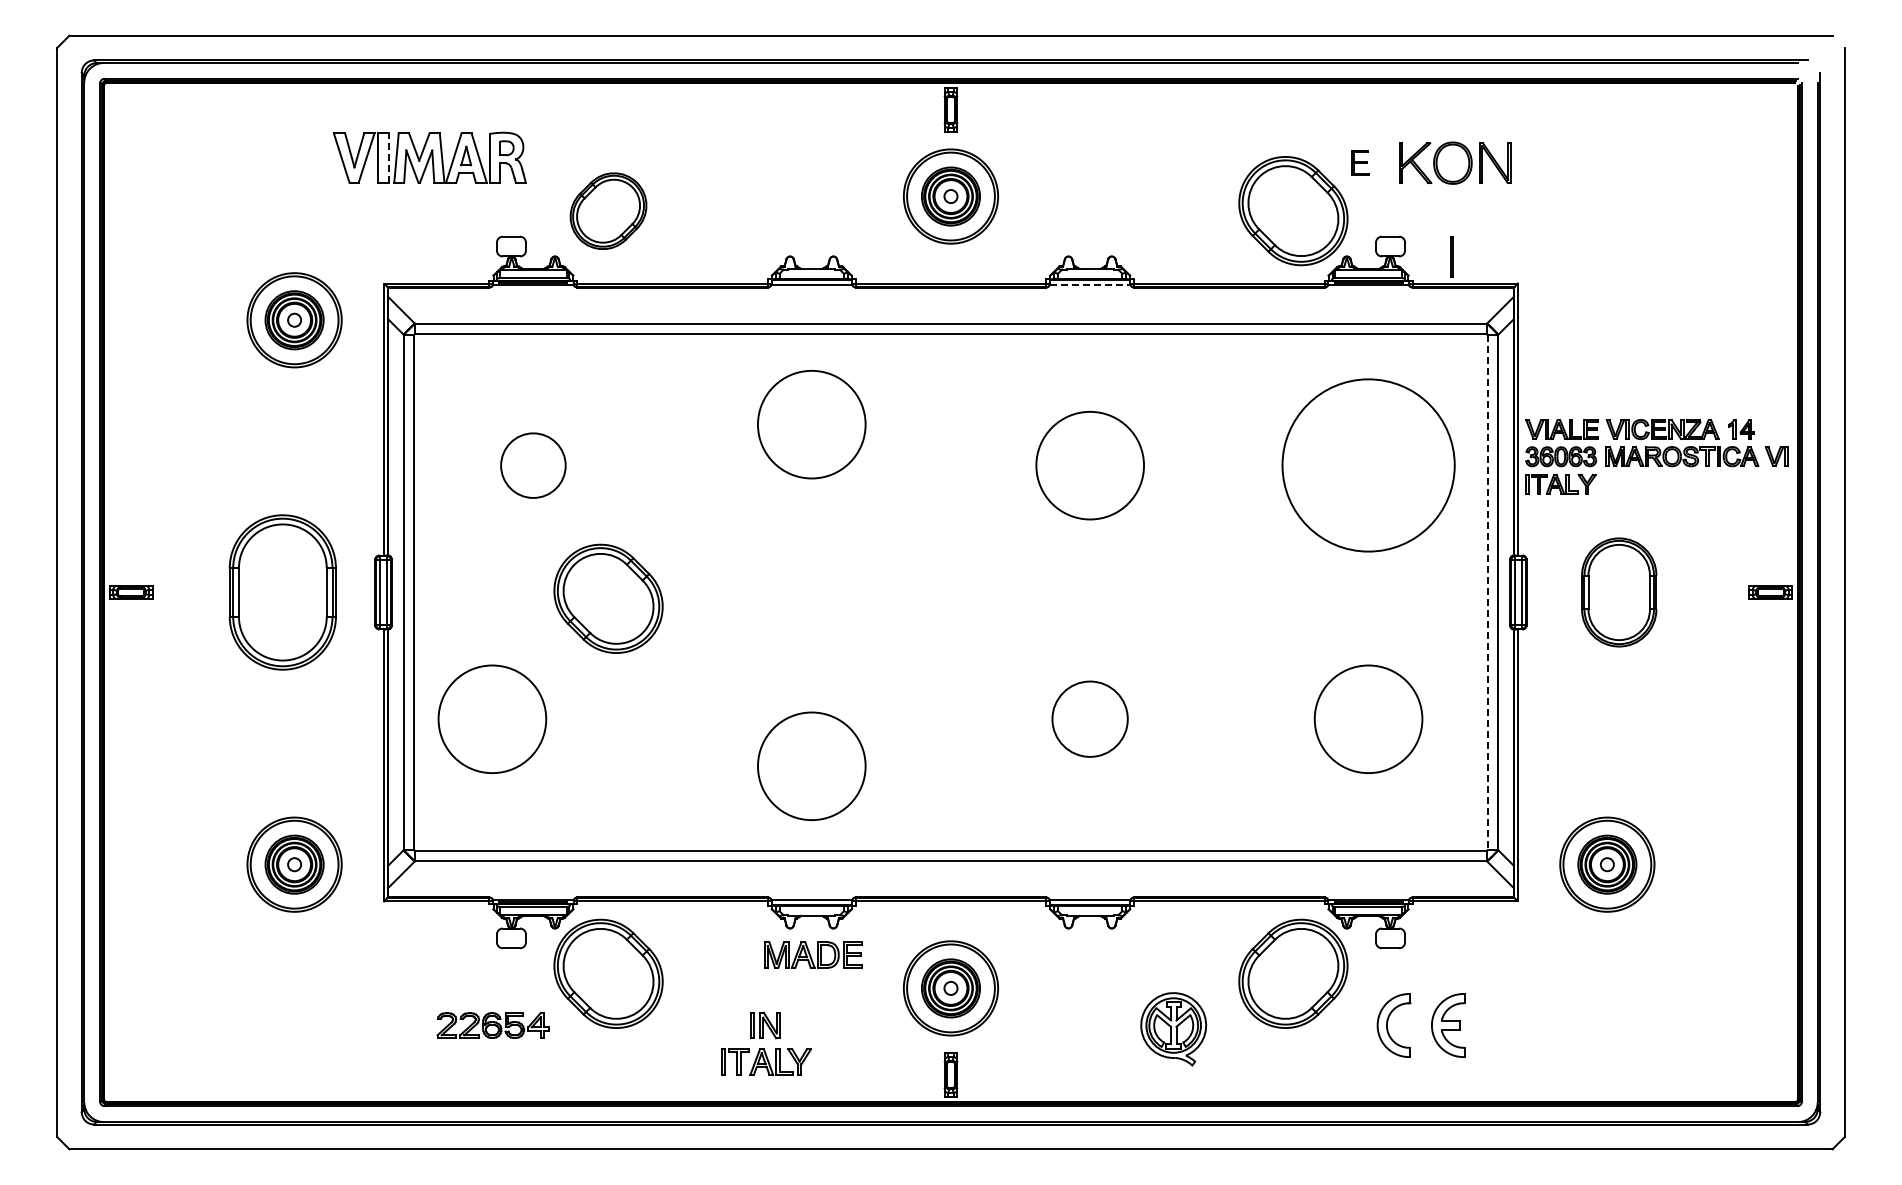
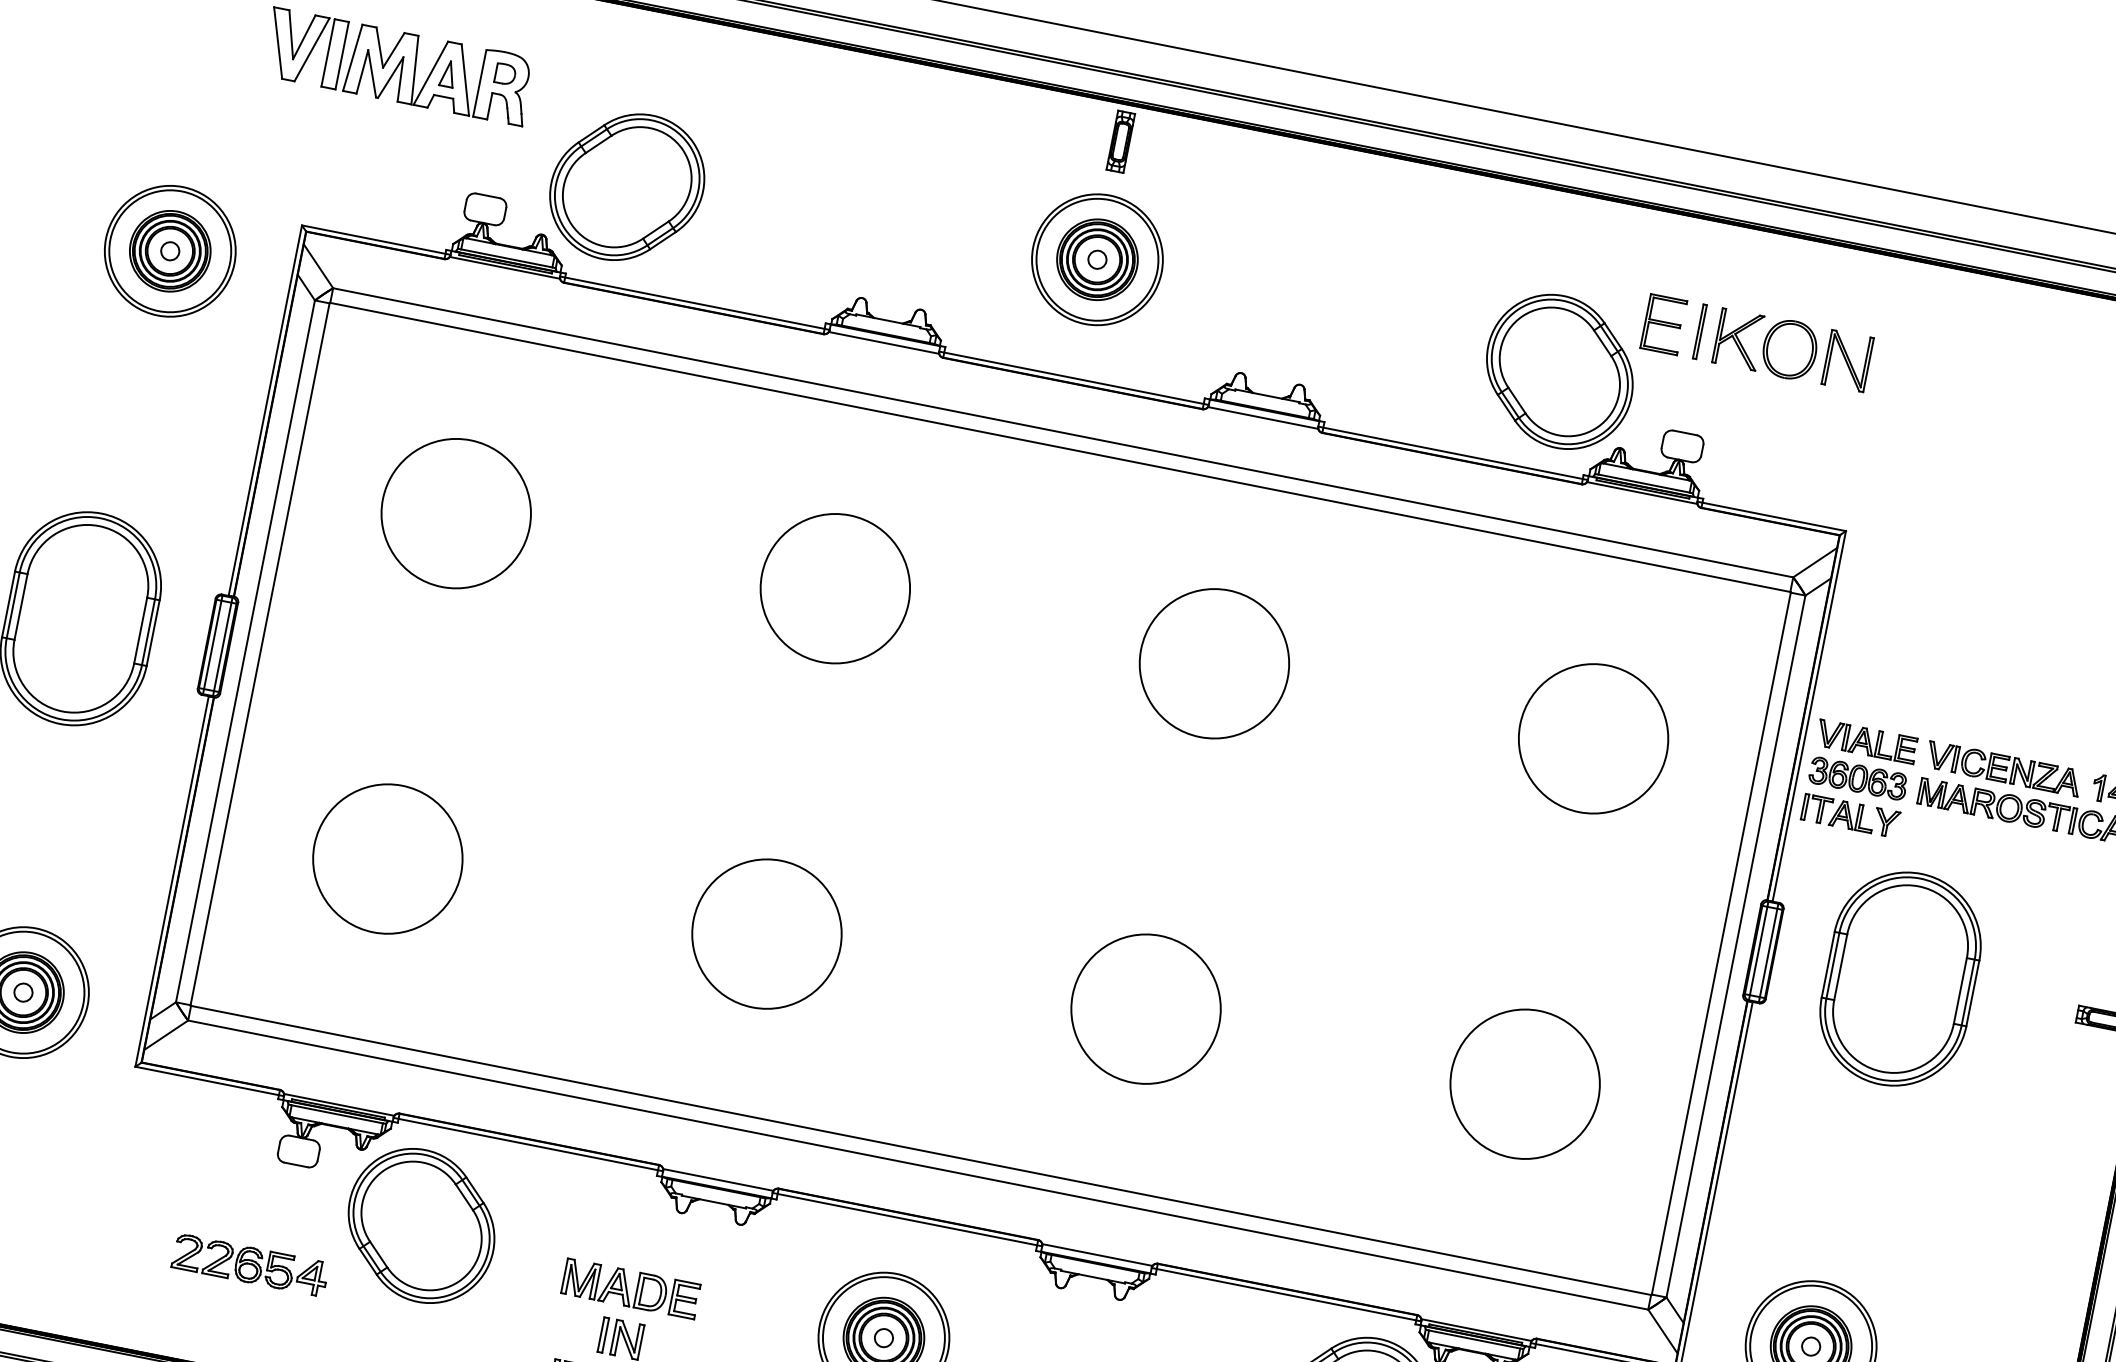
line: (388, 158) -> (341, 56), dashed -> solid
part: (1360, 162) -> (1664, 323), size x1.67
part: (608, 211) -> (627, 187), size x1.43
line: (1451, 256) -> (1699, 330), moved
line: (1090, 285) -> (1263, 418), dashed -> solid
circle: (811, 424) -> (834, 588), moved
circle: (533, 465) -> (456, 513), size x1.67
circle: (1368, 465) -> (1593, 738), size x0.62
line: (1487, 592) -> (1721, 943), dashed -> solid
part: (1619, 592) -> (1901, 979), size x1.43
part: (608, 598) -> (522, 714), removed
circle: (492, 718) -> (388, 857), moved
circle: (1089, 718) -> (1145, 1007), size x1.43
circle: (811, 765) -> (766, 932), moved
part: (813, 954) -> (631, 1288), moved

